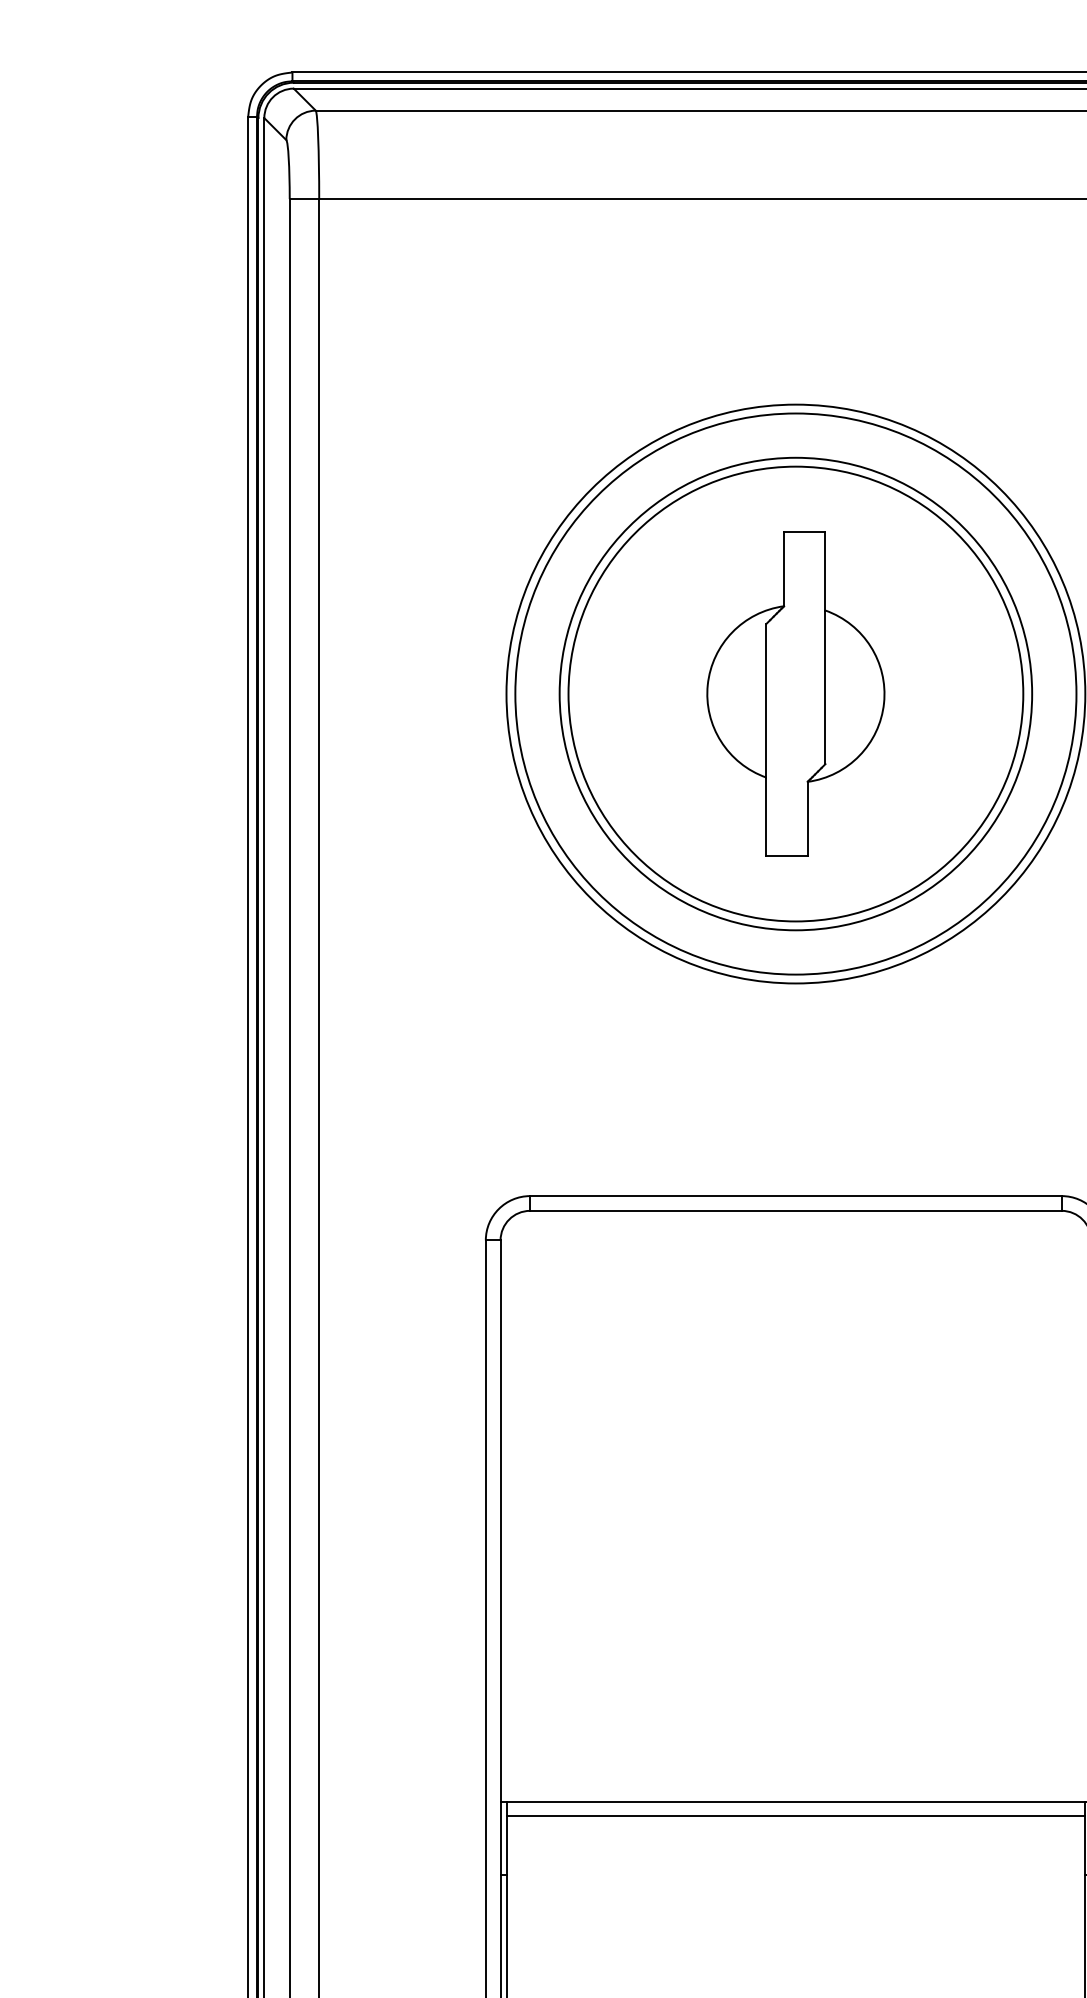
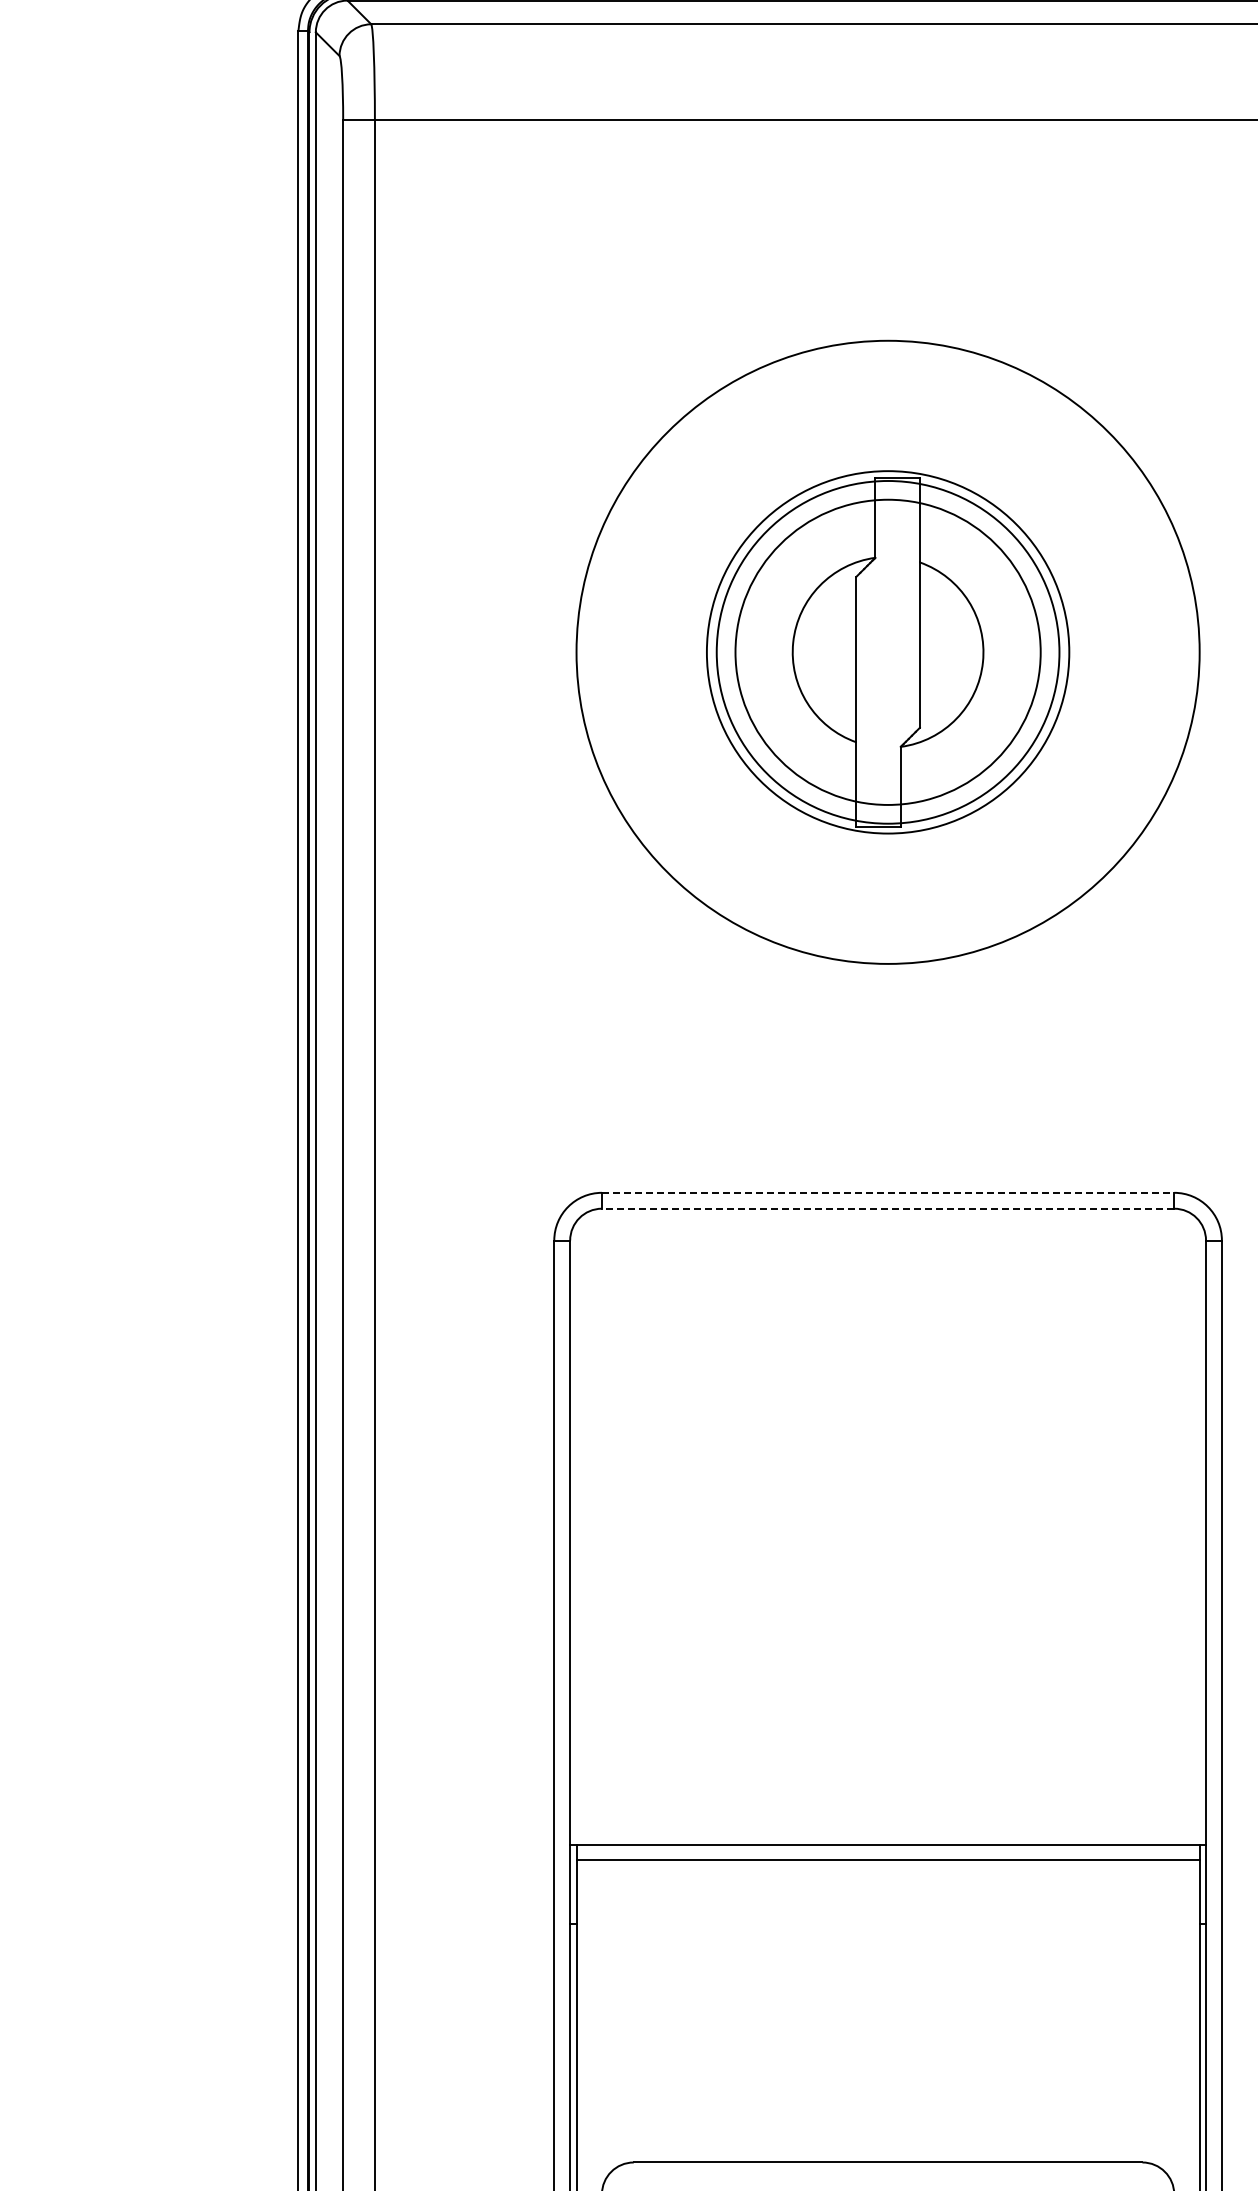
circle: (795, 694) -> (887, 652), size x0.6
circle: (795, 694) -> (887, 652), size x0.7
circle: (796, 694) -> (888, 652), size x0.6
line: (796, 1195) -> (888, 1192), solid -> dashed
line: (795, 1210) -> (887, 1208), solid -> dashed

